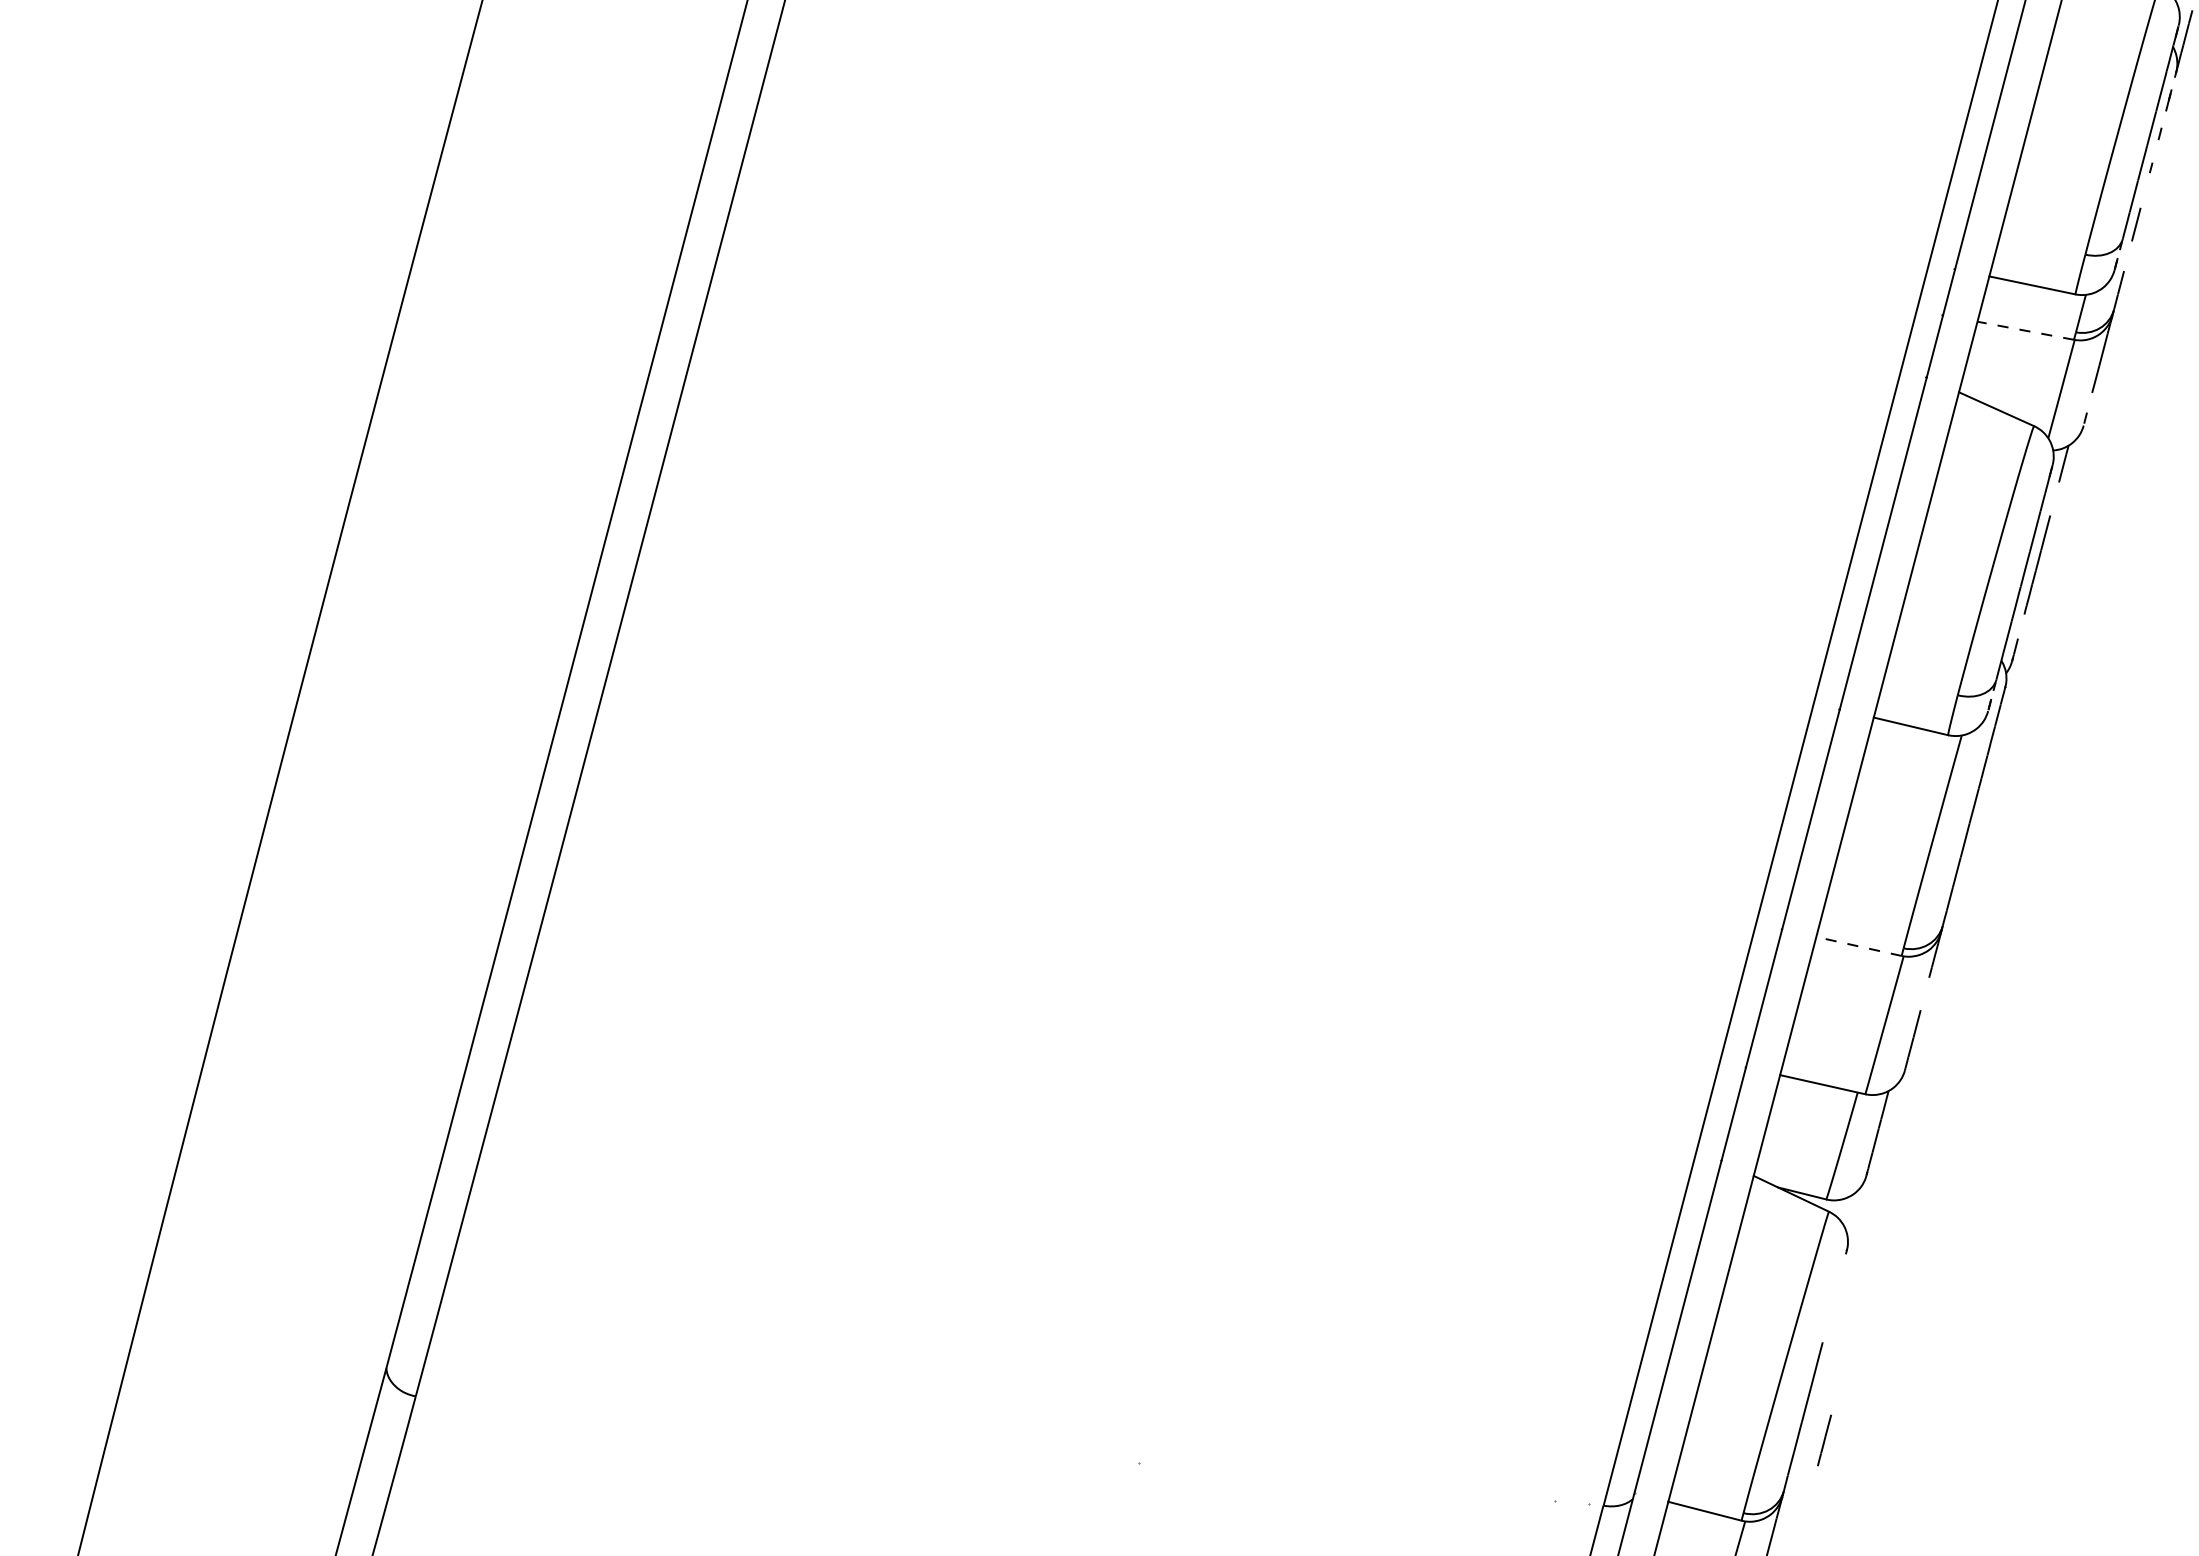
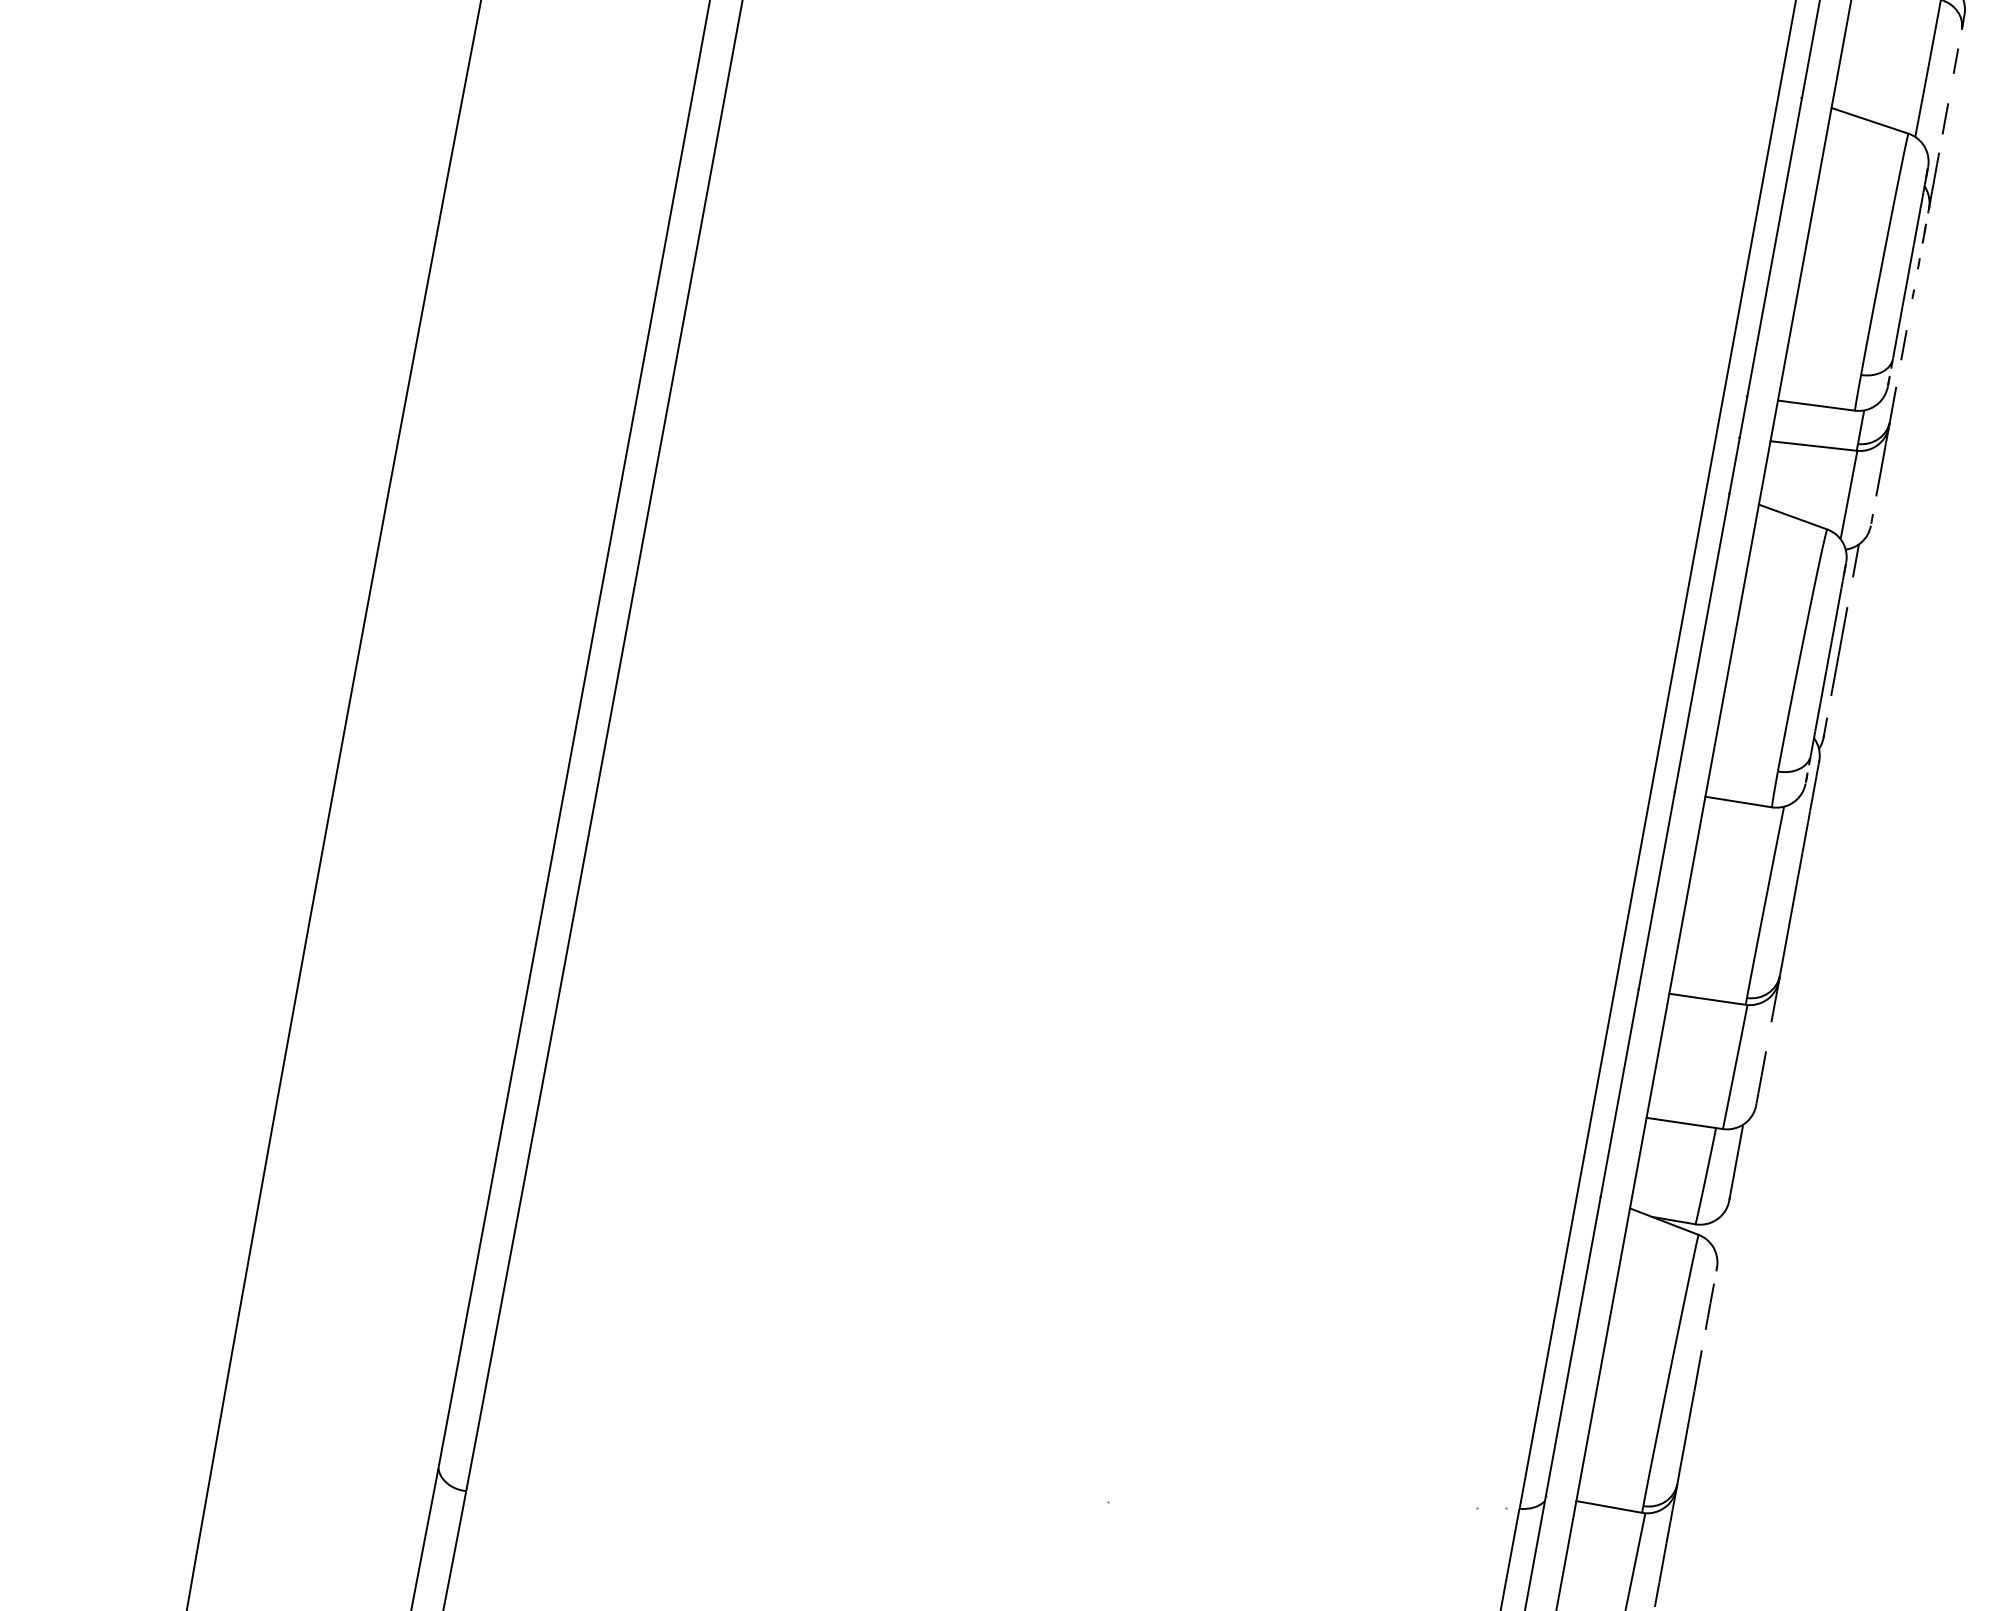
line: (2025, 330) -> (1813, 445), dashed -> solid
line: (1858, 946) -> (1707, 999), dashed -> solid
line: (1824, 1440) -> (1709, 1306), moved

